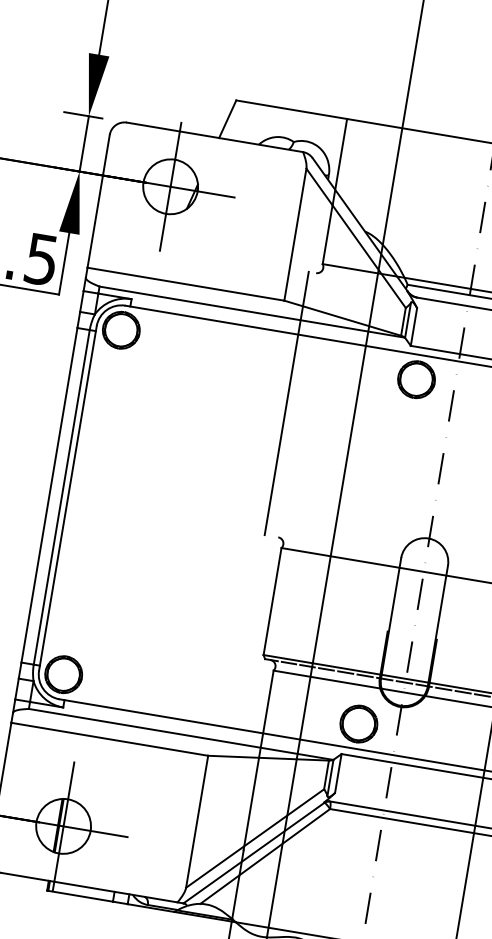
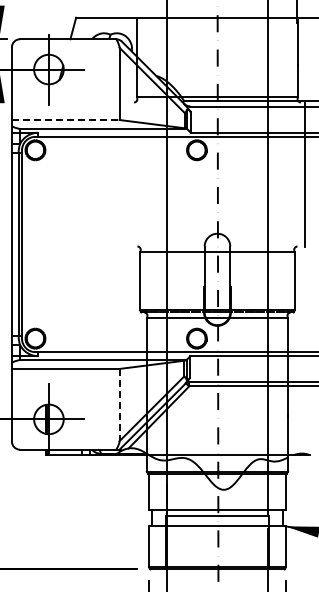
line: (185, 285) -> (65, 120), solid -> dashed
line: (287, 403) -> (130, 174), removed
line: (196, 822) -> (119, 405), solid -> dashed

